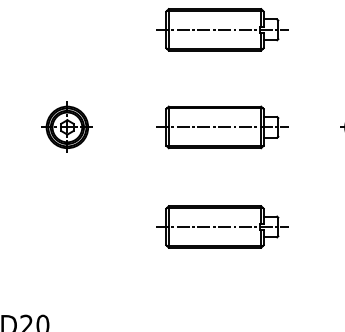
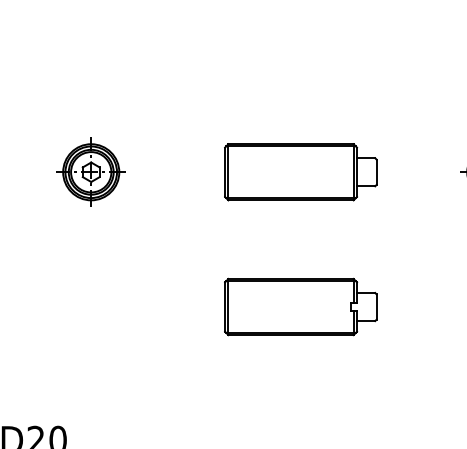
part: (221, 30) -> (300, 40), removed
line: (221, 127) -> (300, 172), removed
line: (221, 227) -> (300, 307), removed

